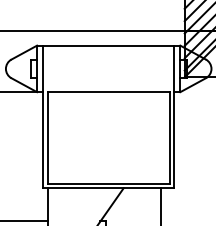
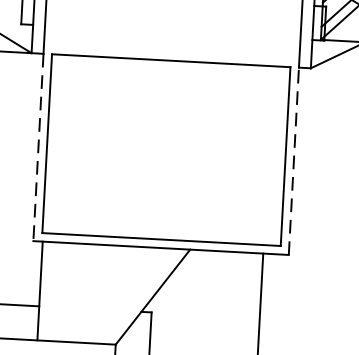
line: (174, 139) -> (294, 159), solid -> dashed
line: (43, 140) -> (39, 148), solid -> dashed

